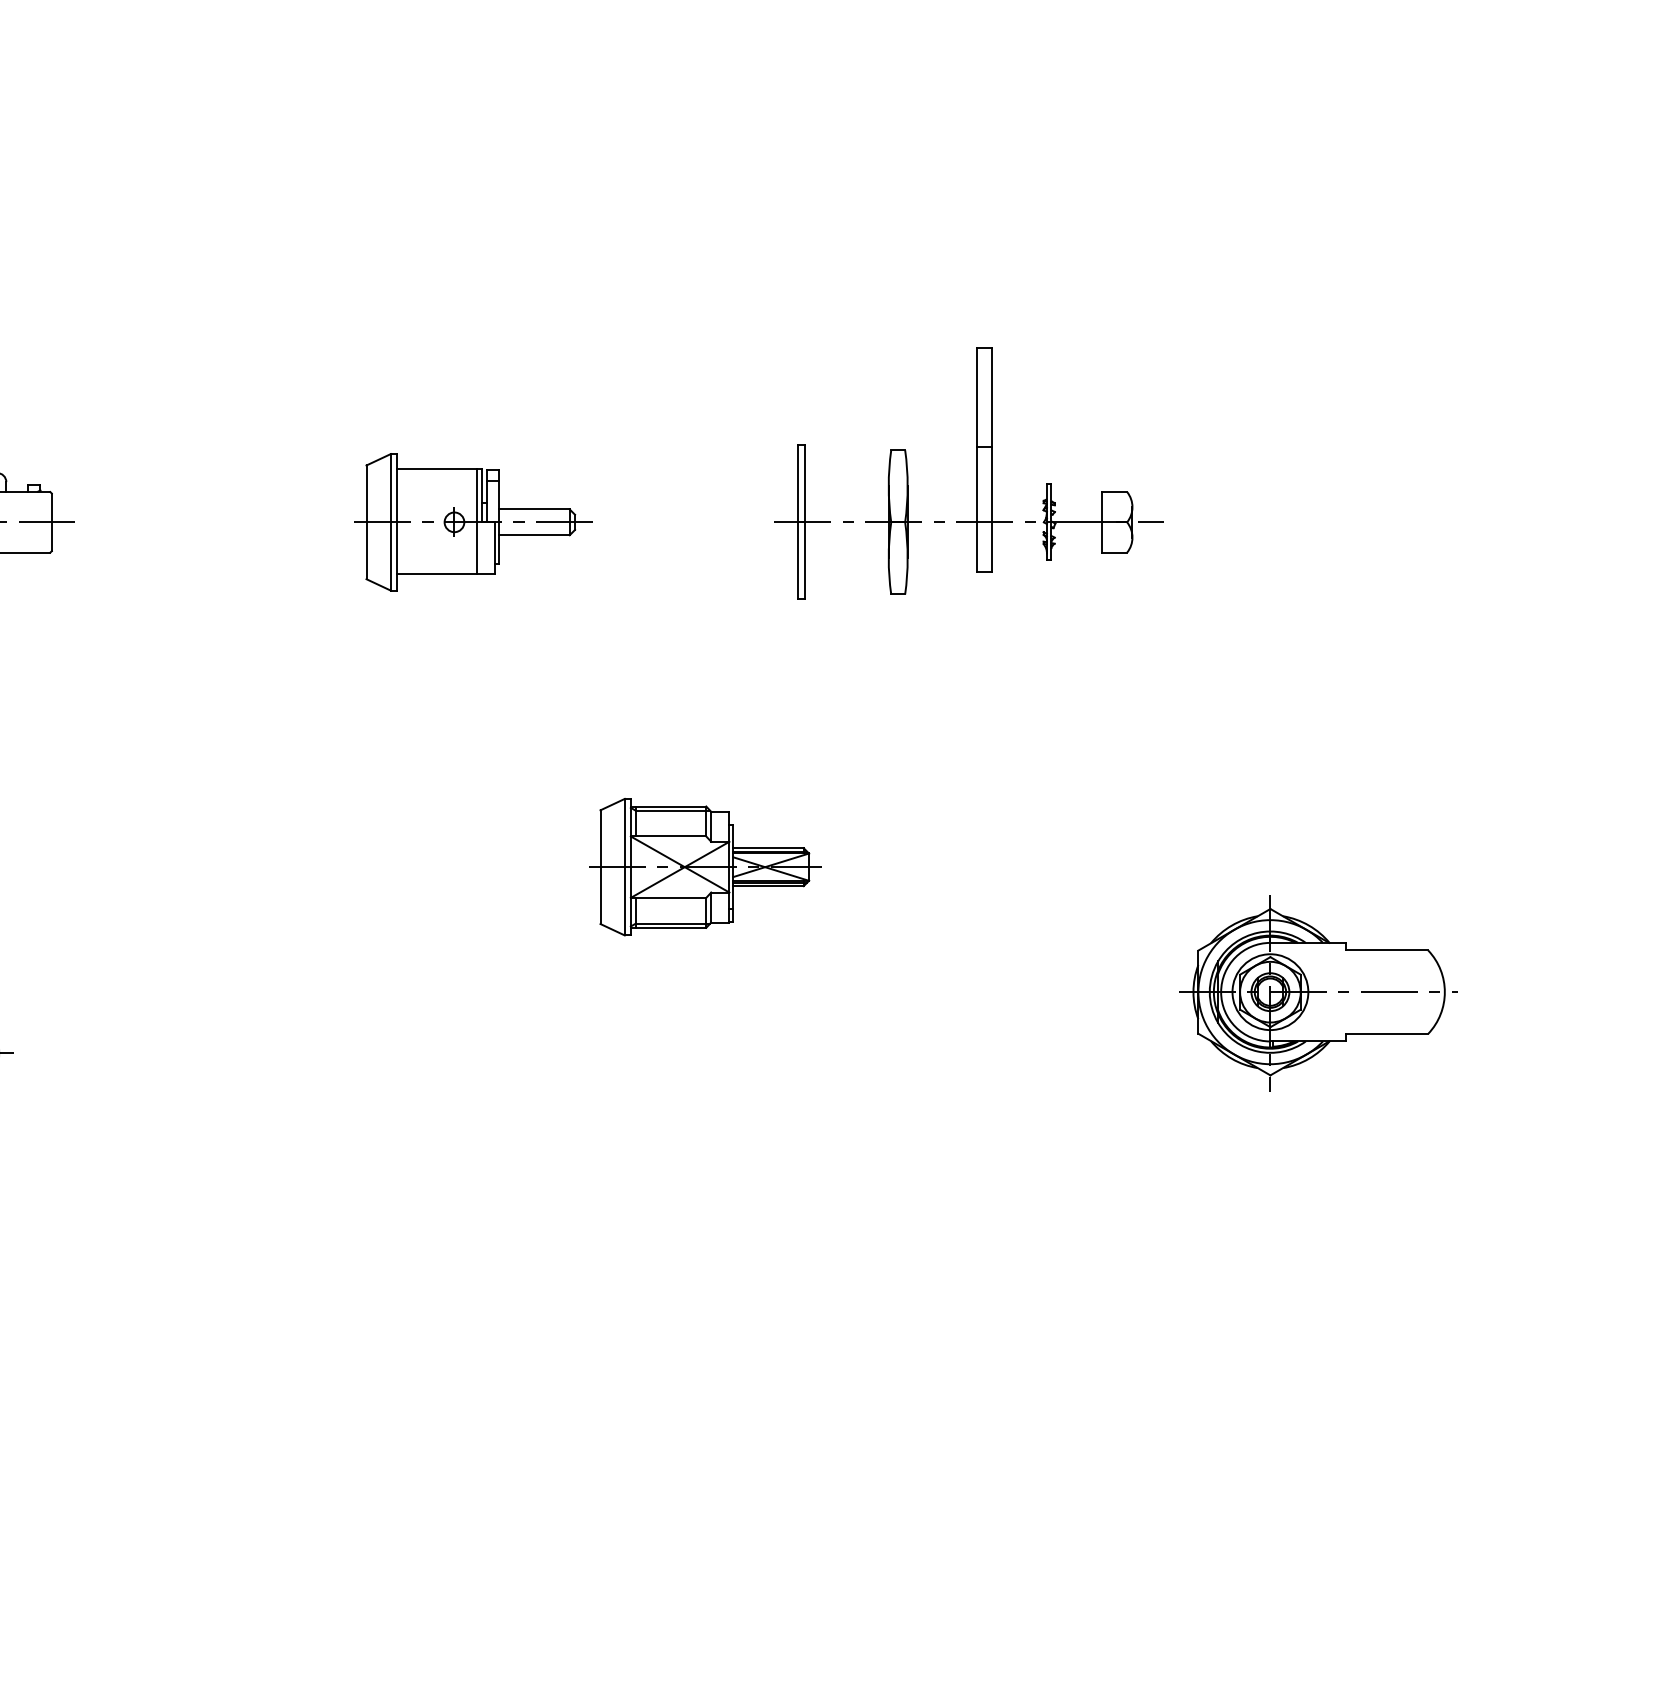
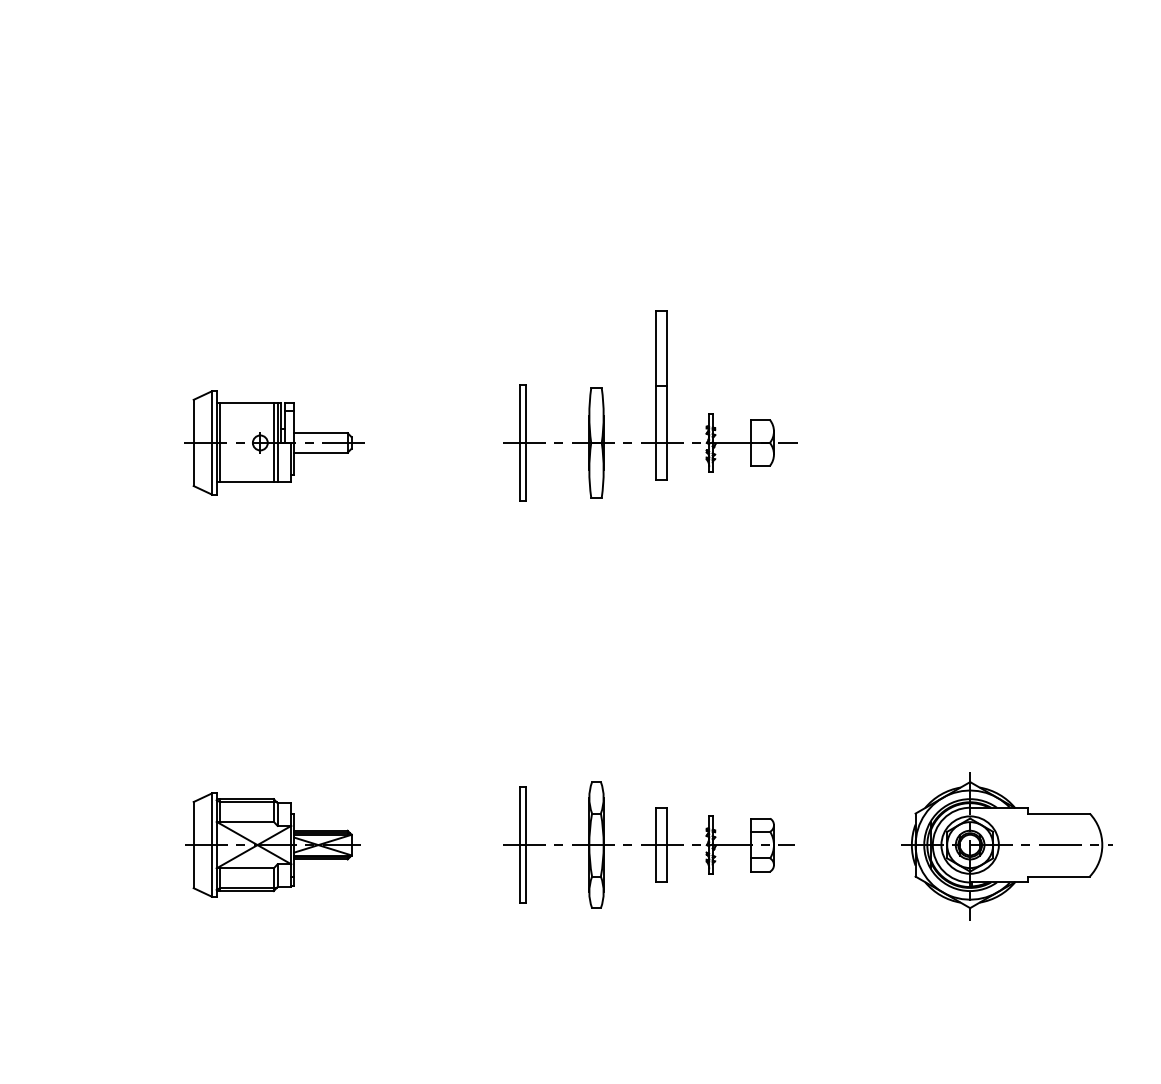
line: (401, 521) -> (220, 442), added
line: (472, 521) -> (273, 442), added
part: (705, 867) -> (273, 845), moved
part: (1318, 993) -> (1006, 846), moved
part: (966, 1052) -> (648, 844), added

